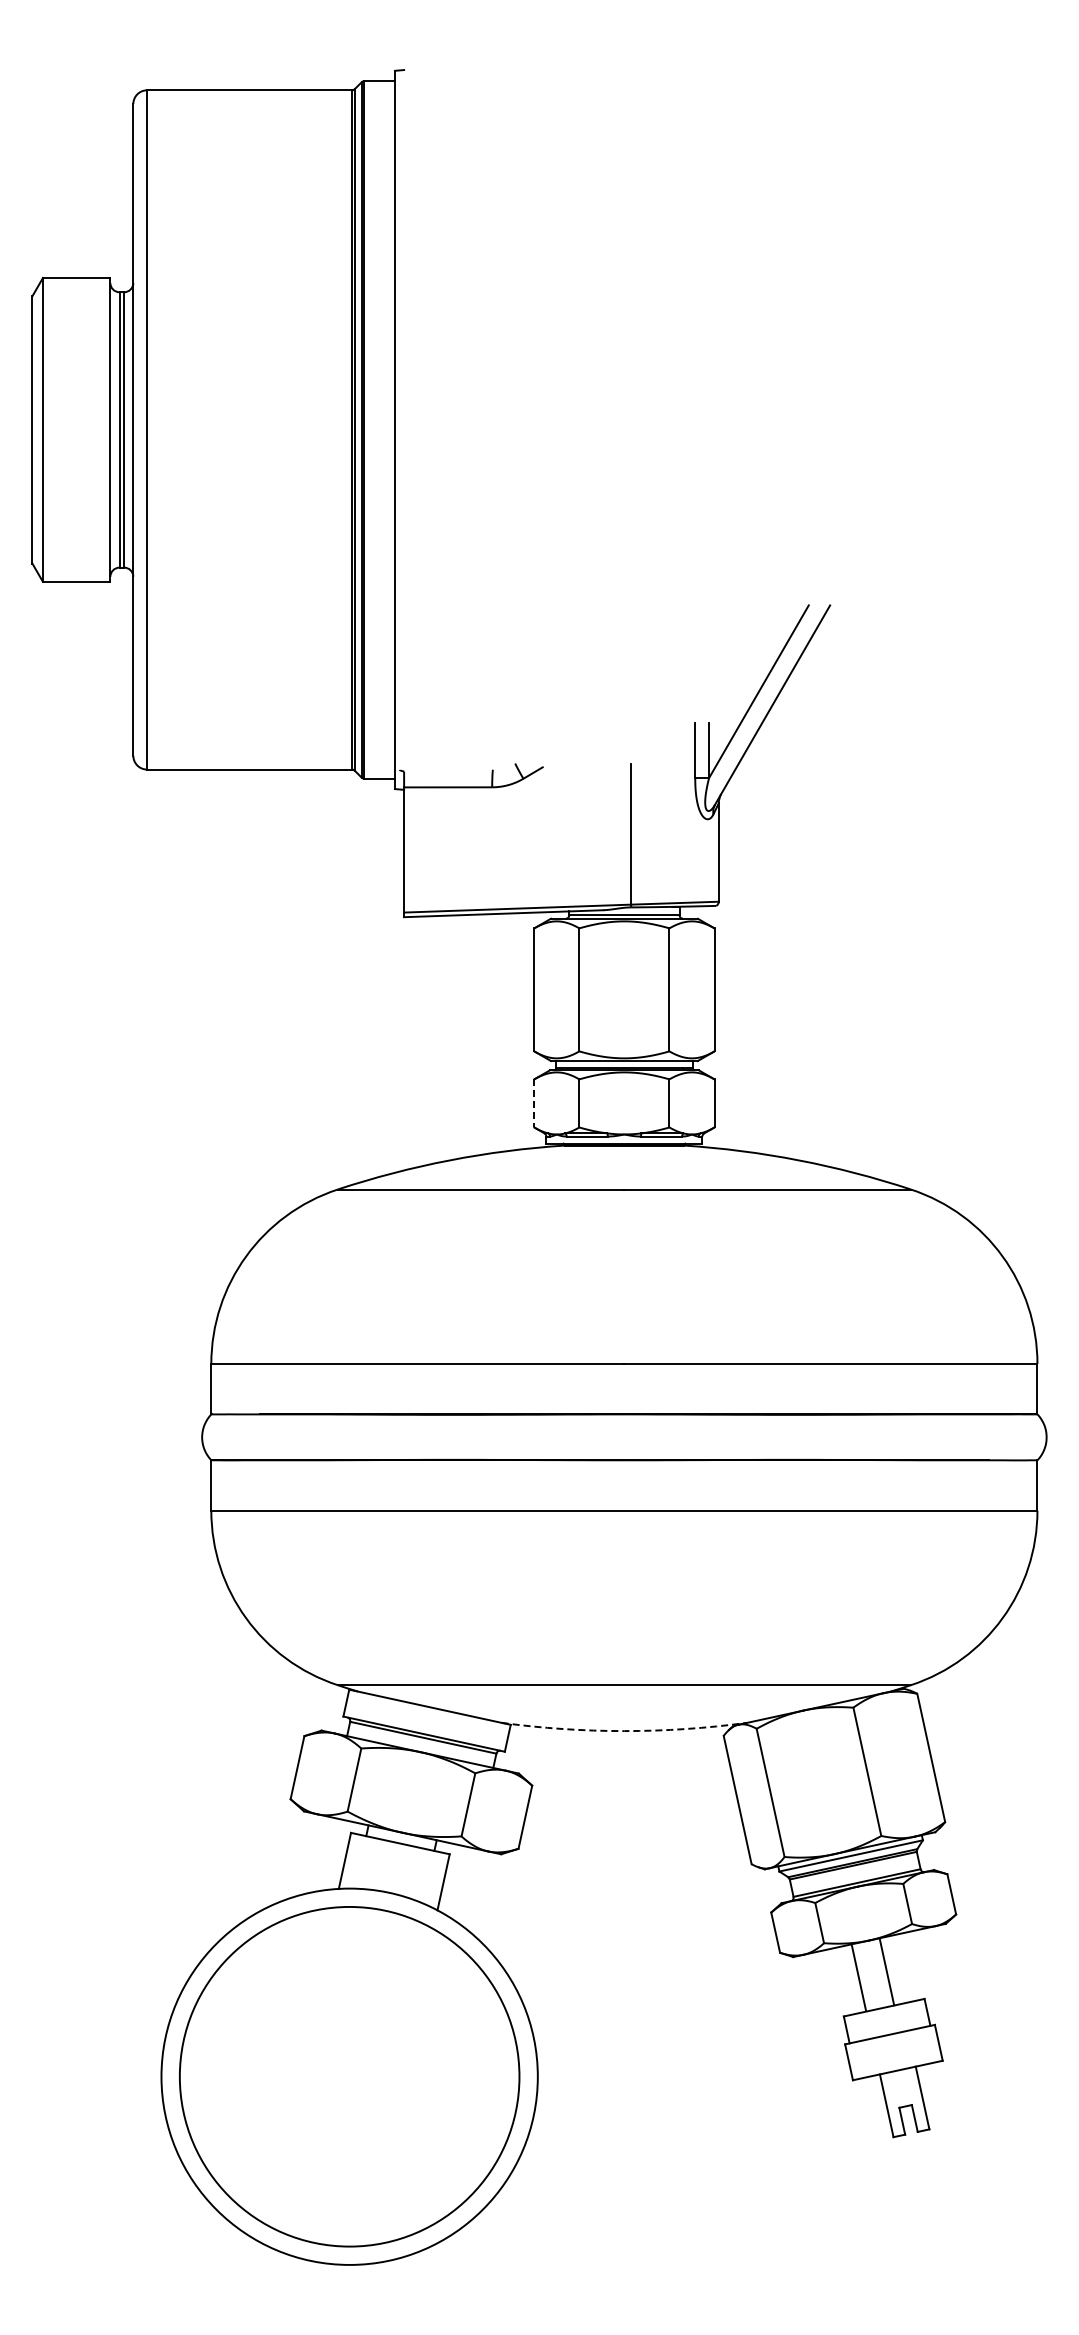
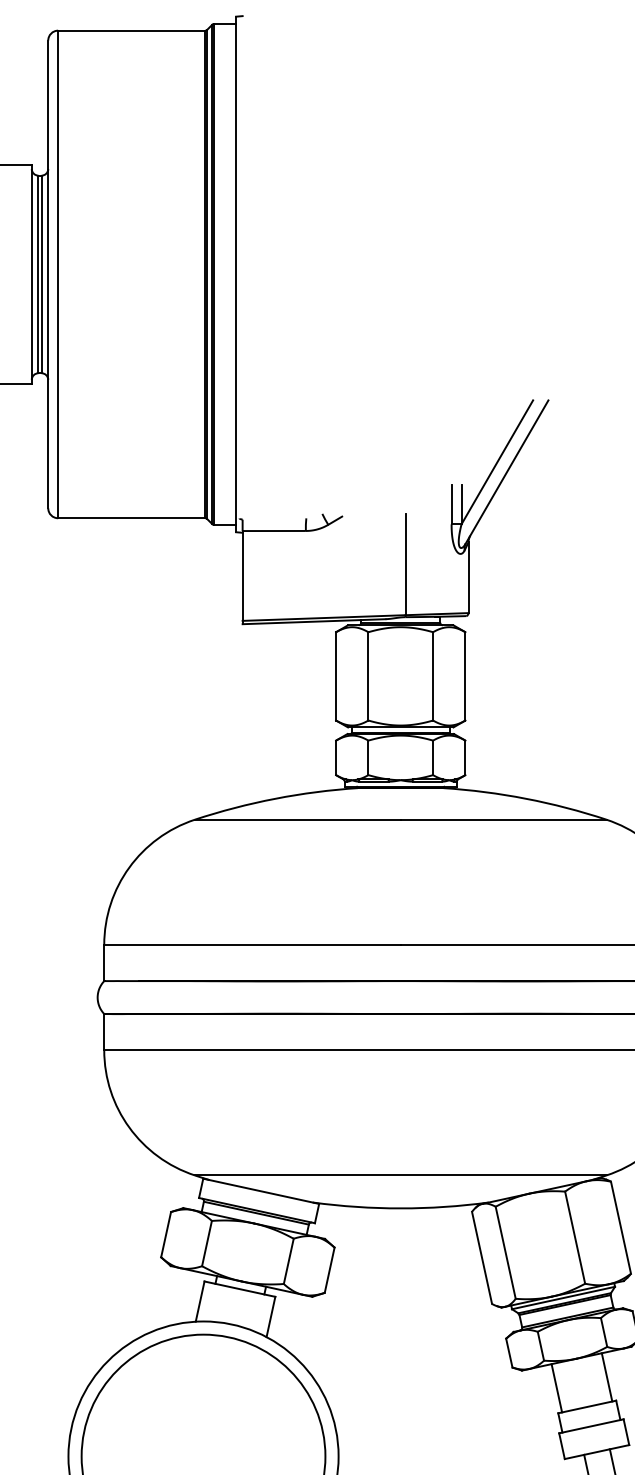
line: (534, 1103) -> (336, 757), dashed -> solid
arc: (624, 1731) -> (400, 1208), dashed -> solid
line: (886, 1971) -> (556, 1388), moved
line: (858, 1977) -> (606, 1377), moved

